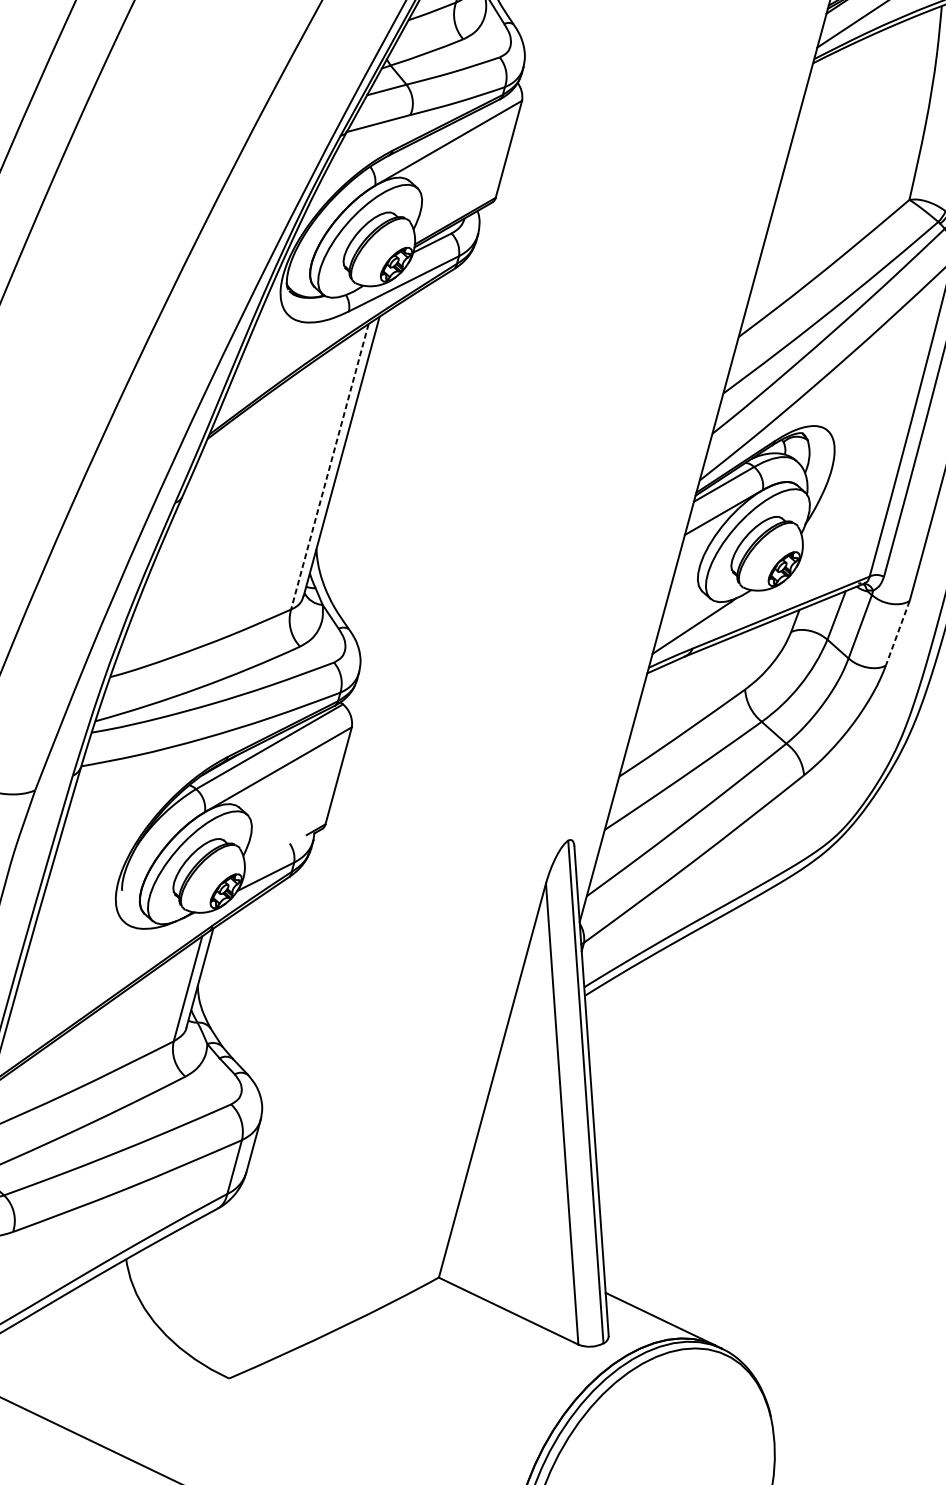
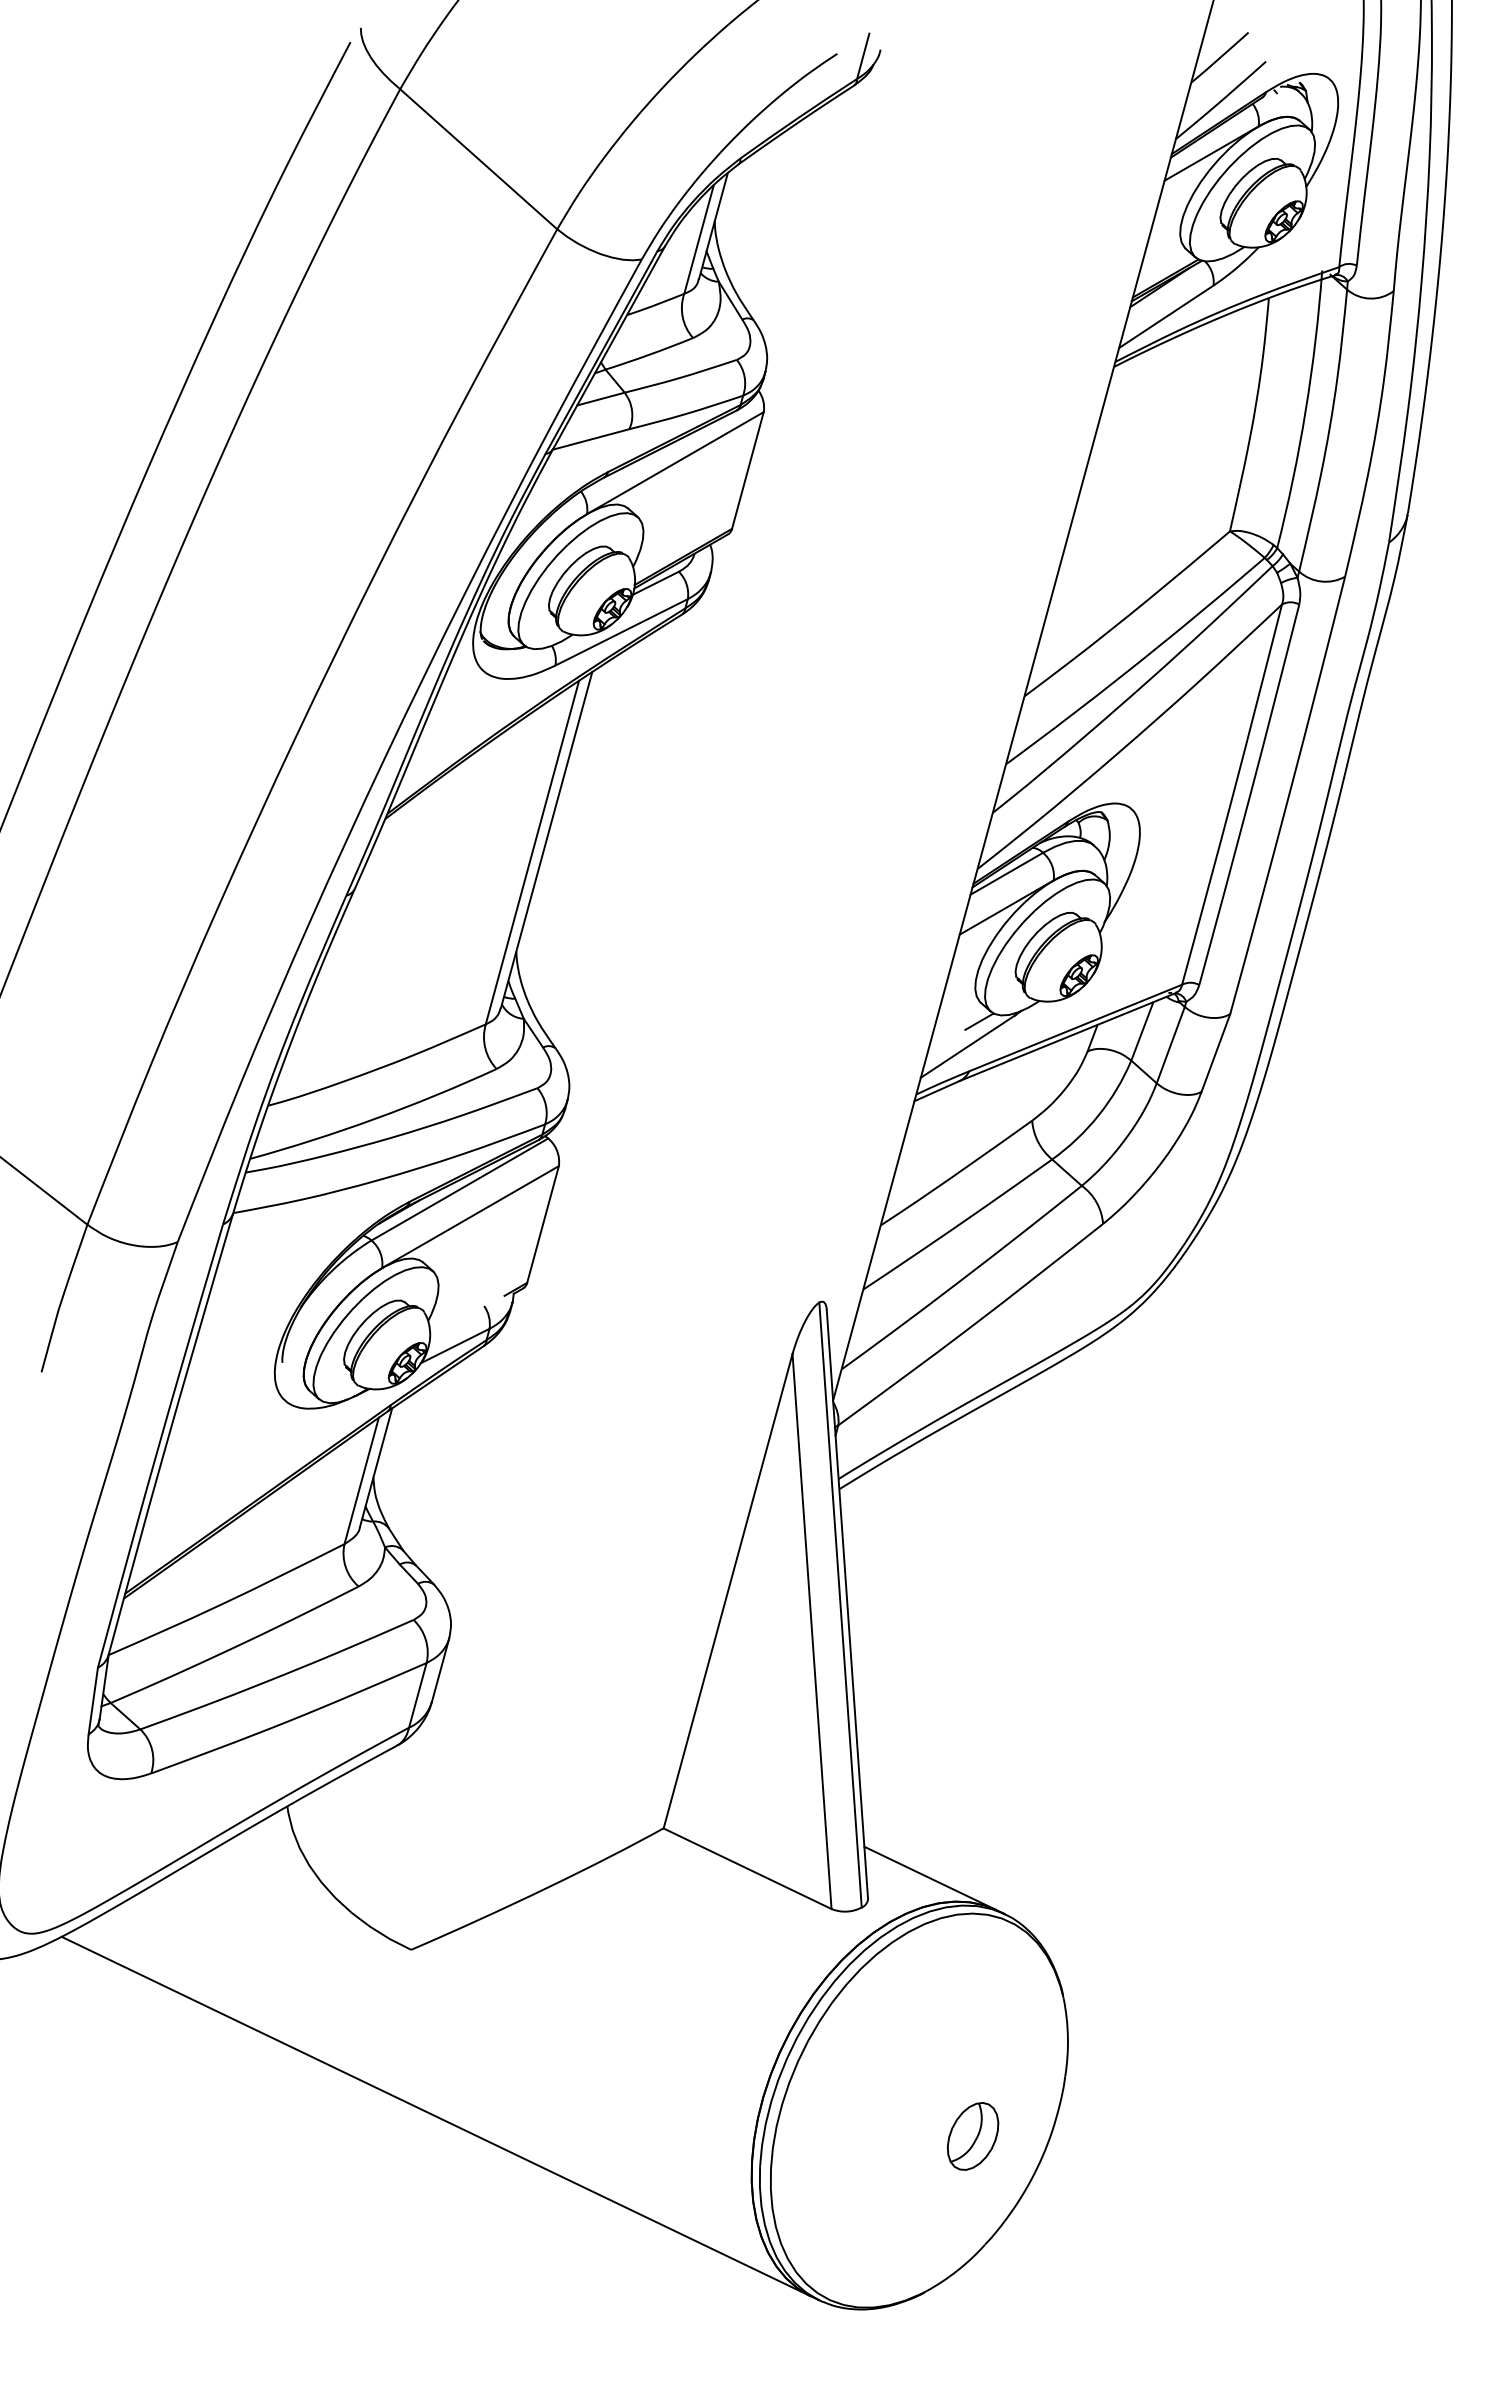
line: (329, 467) -> (532, 853), dashed -> solid
line: (701, 607) -> (979, 1021), added
line: (897, 633) -> (1215, 1053), dashed -> solid

